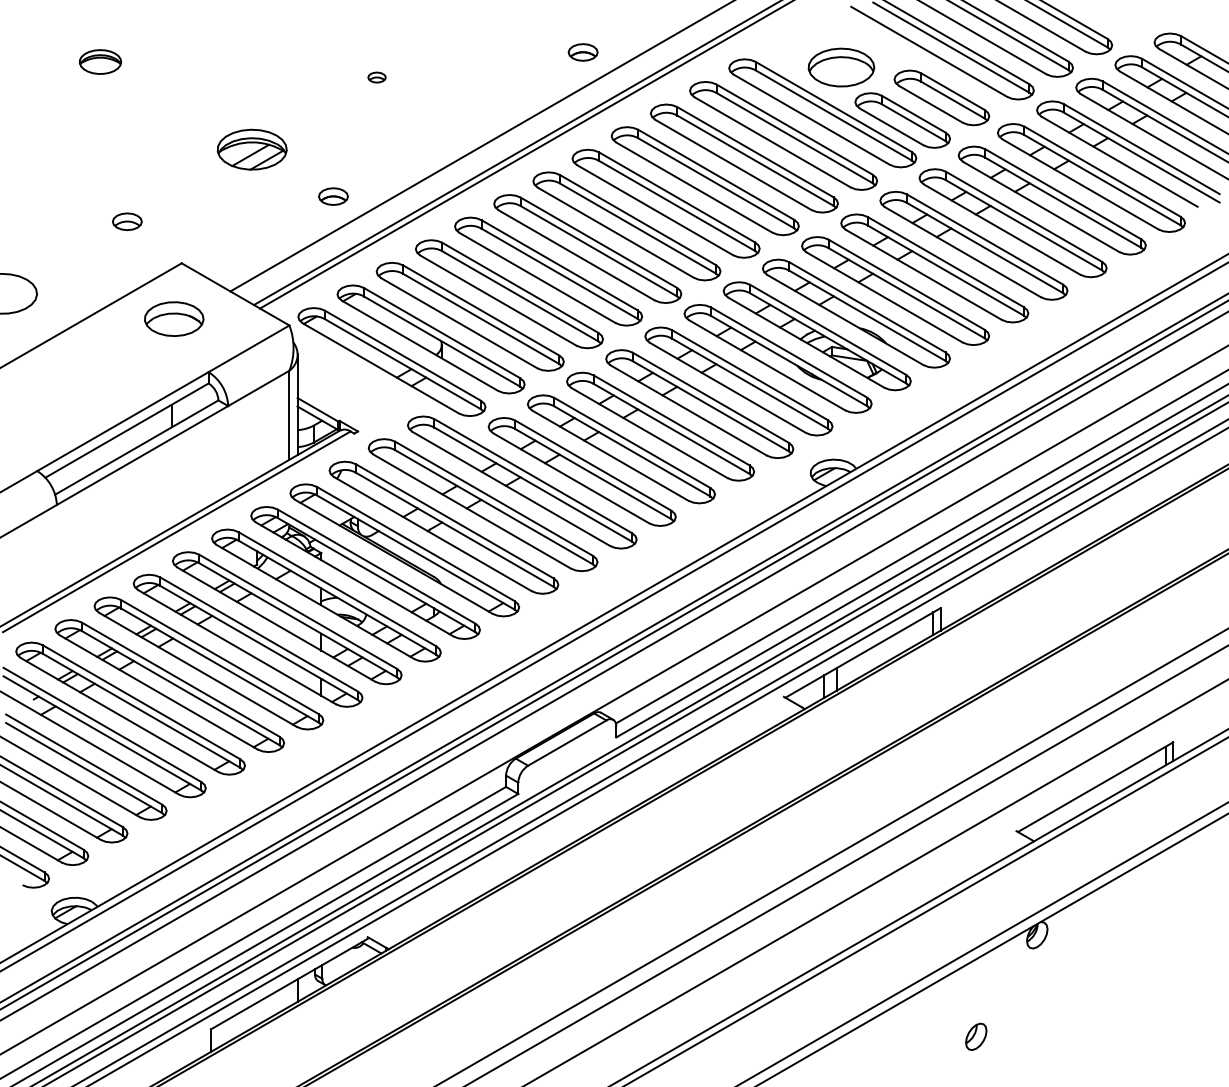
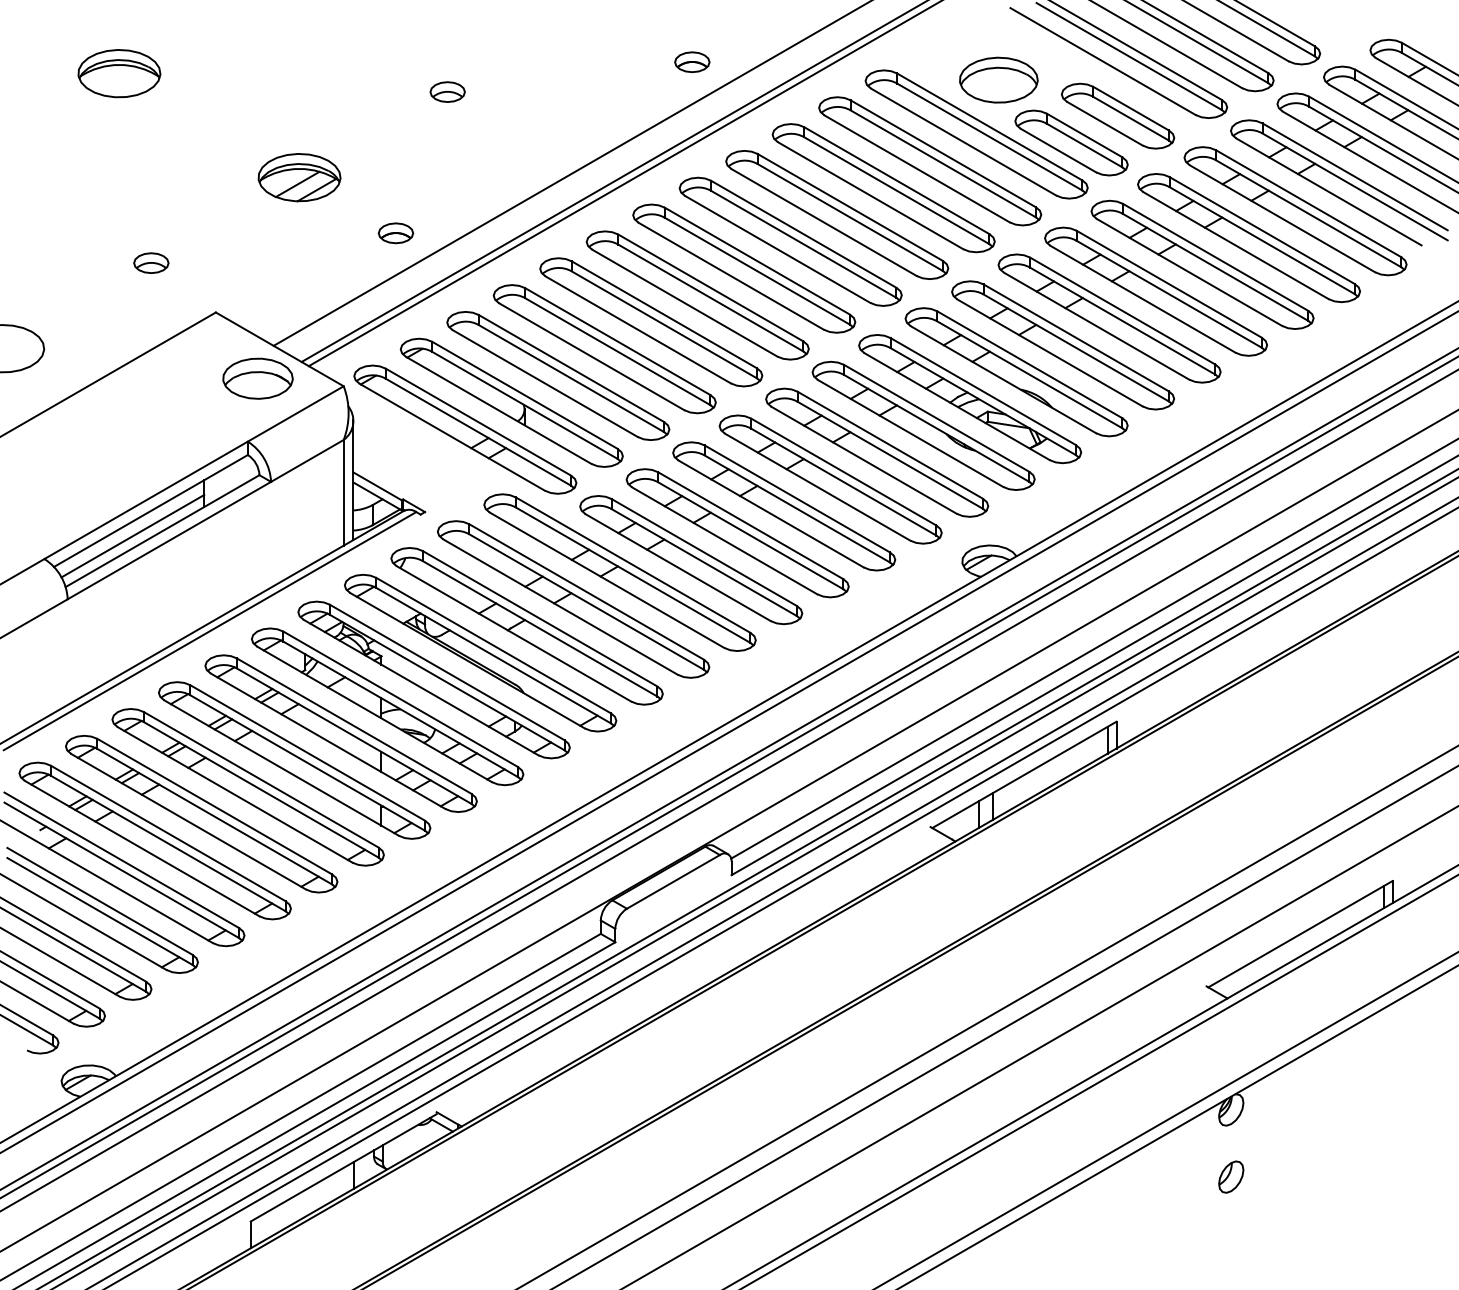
part: (100, 61) -> (119, 72), size x1.67
part: (376, 77) -> (447, 91), size x1.67
part: (174, 318) -> (258, 377), moved
line: (111, 451) -> (132, 535), added
part: (976, 1036) -> (1231, 1176), moved

